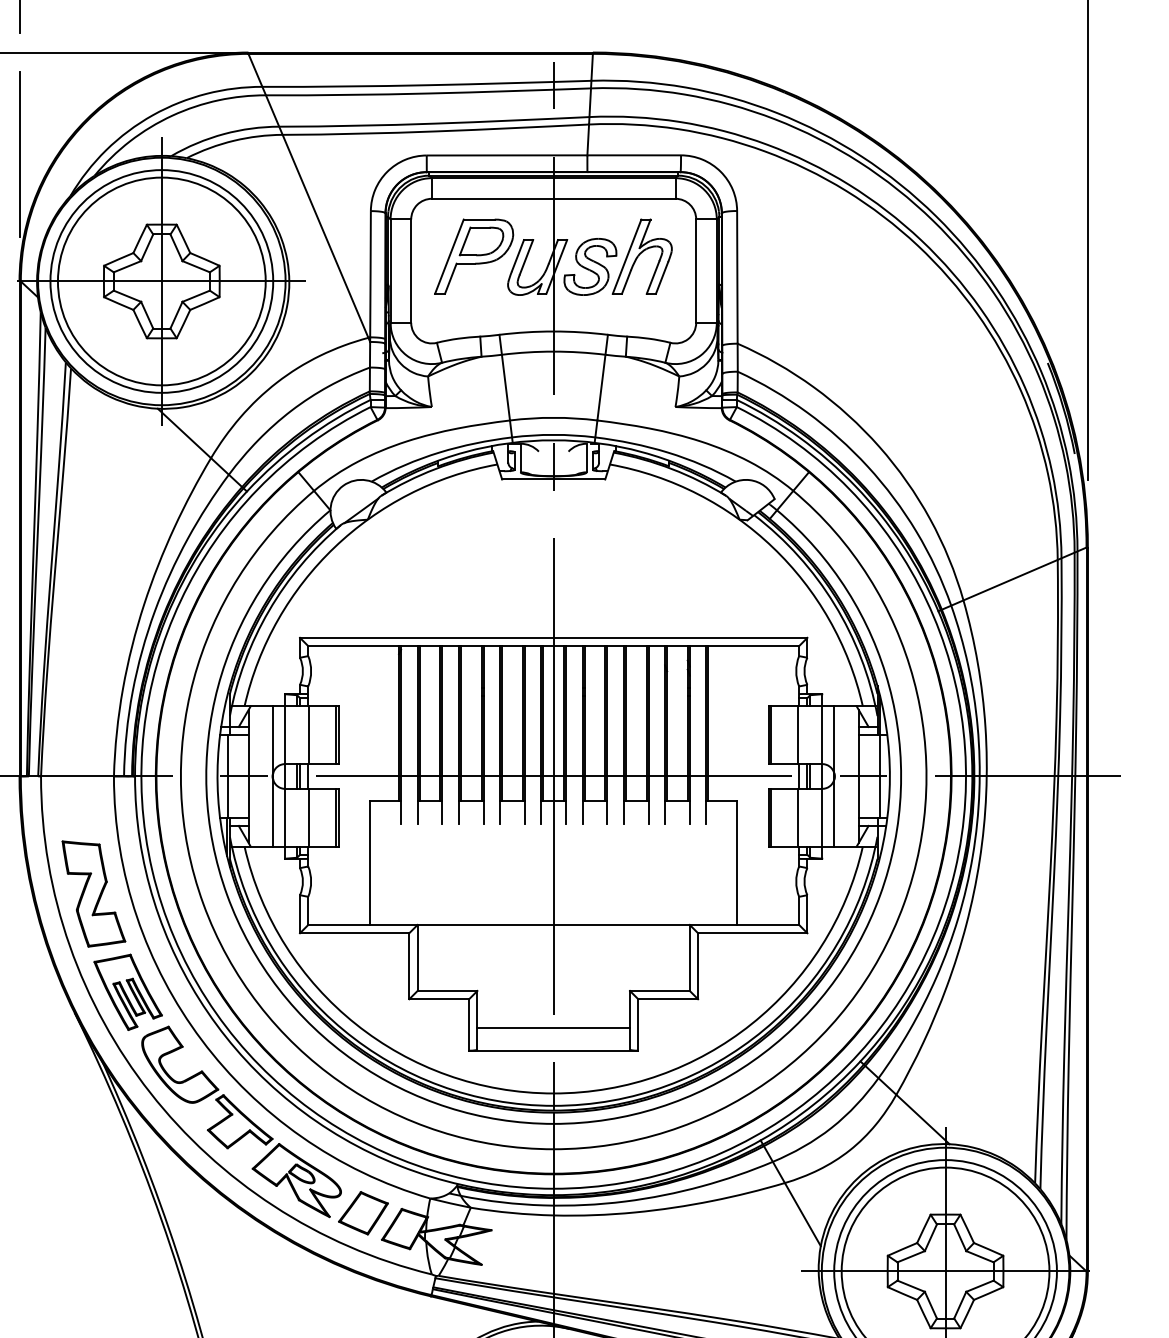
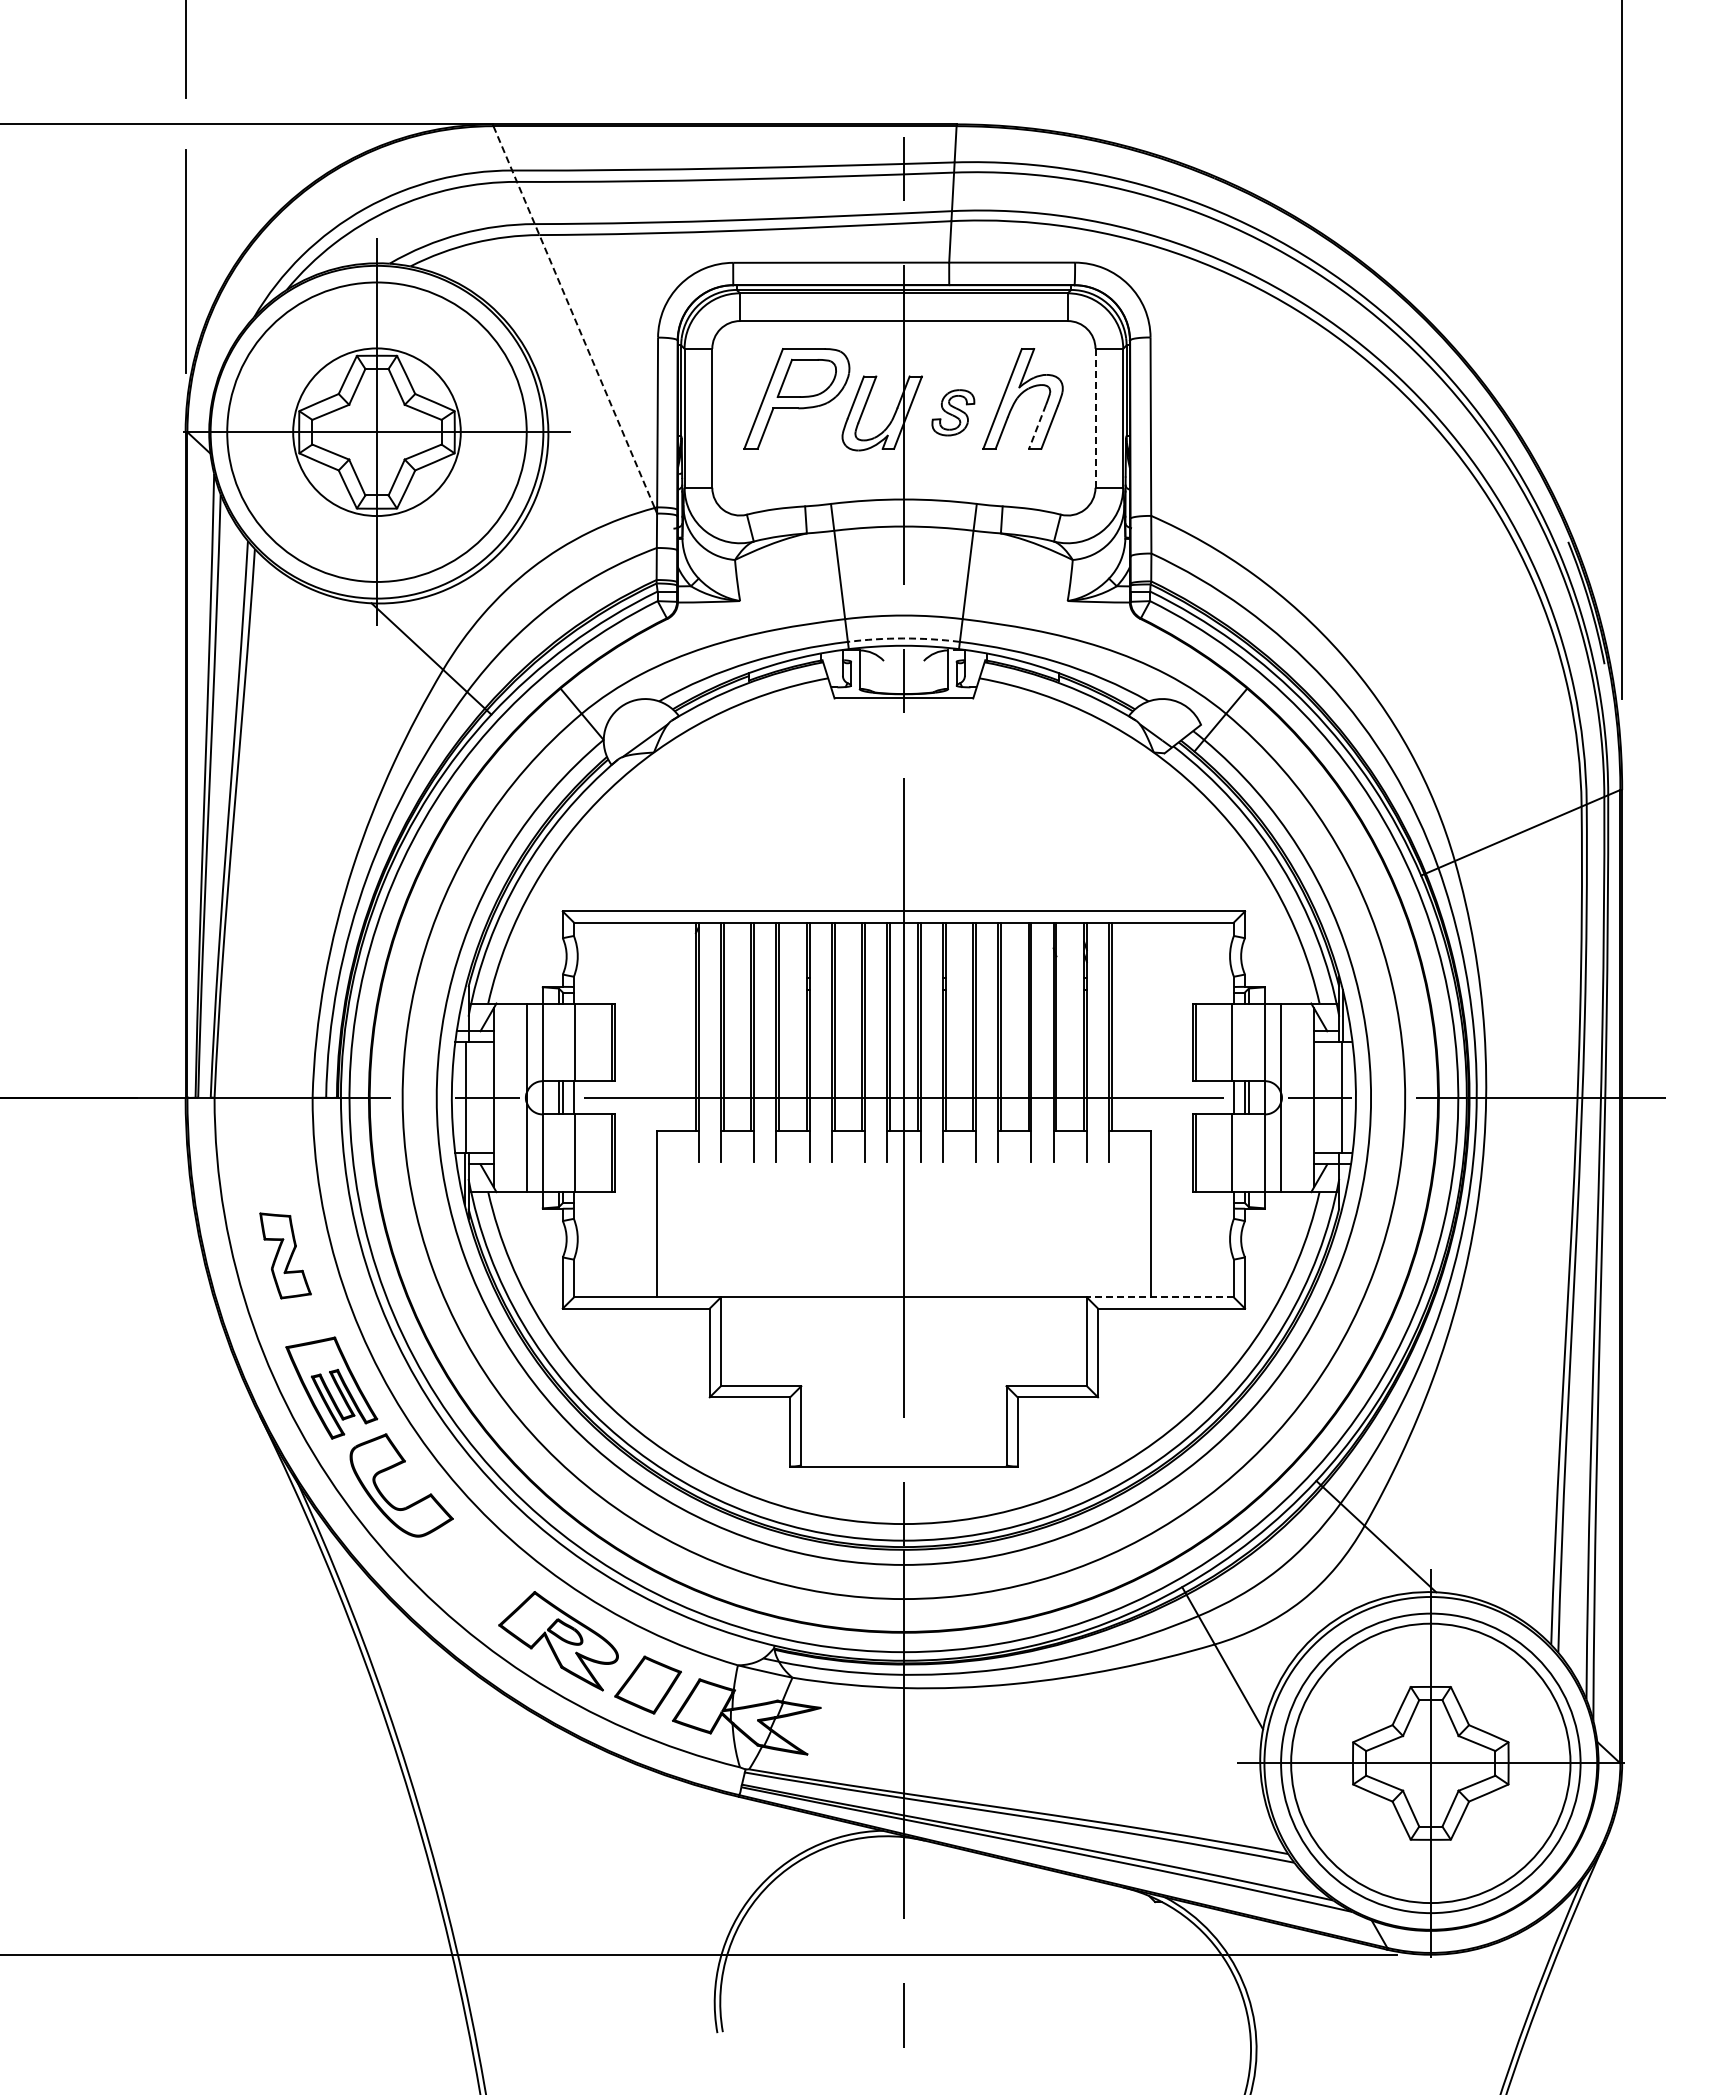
line: (308, 196) -> (574, 317), solid -> dashed
part: (590, 266) -> (953, 412), size x0.6
line: (696, 271) -> (1095, 418), solid -> dashed
line: (653, 277) -> (1037, 427), solid -> dashed
circle: (161, 280) -> (376, 431), size x0.6
arc: (553, 434) -> (903, 638), solid -> dashed
part: (93, 893) -> (285, 1255), size x0.6
line: (743, 924) -> (1159, 1297), solid -> dashed
line: (553, 1028) -> (903, 1436), removed
part: (240, 1121) -> (482, 1561), removed

